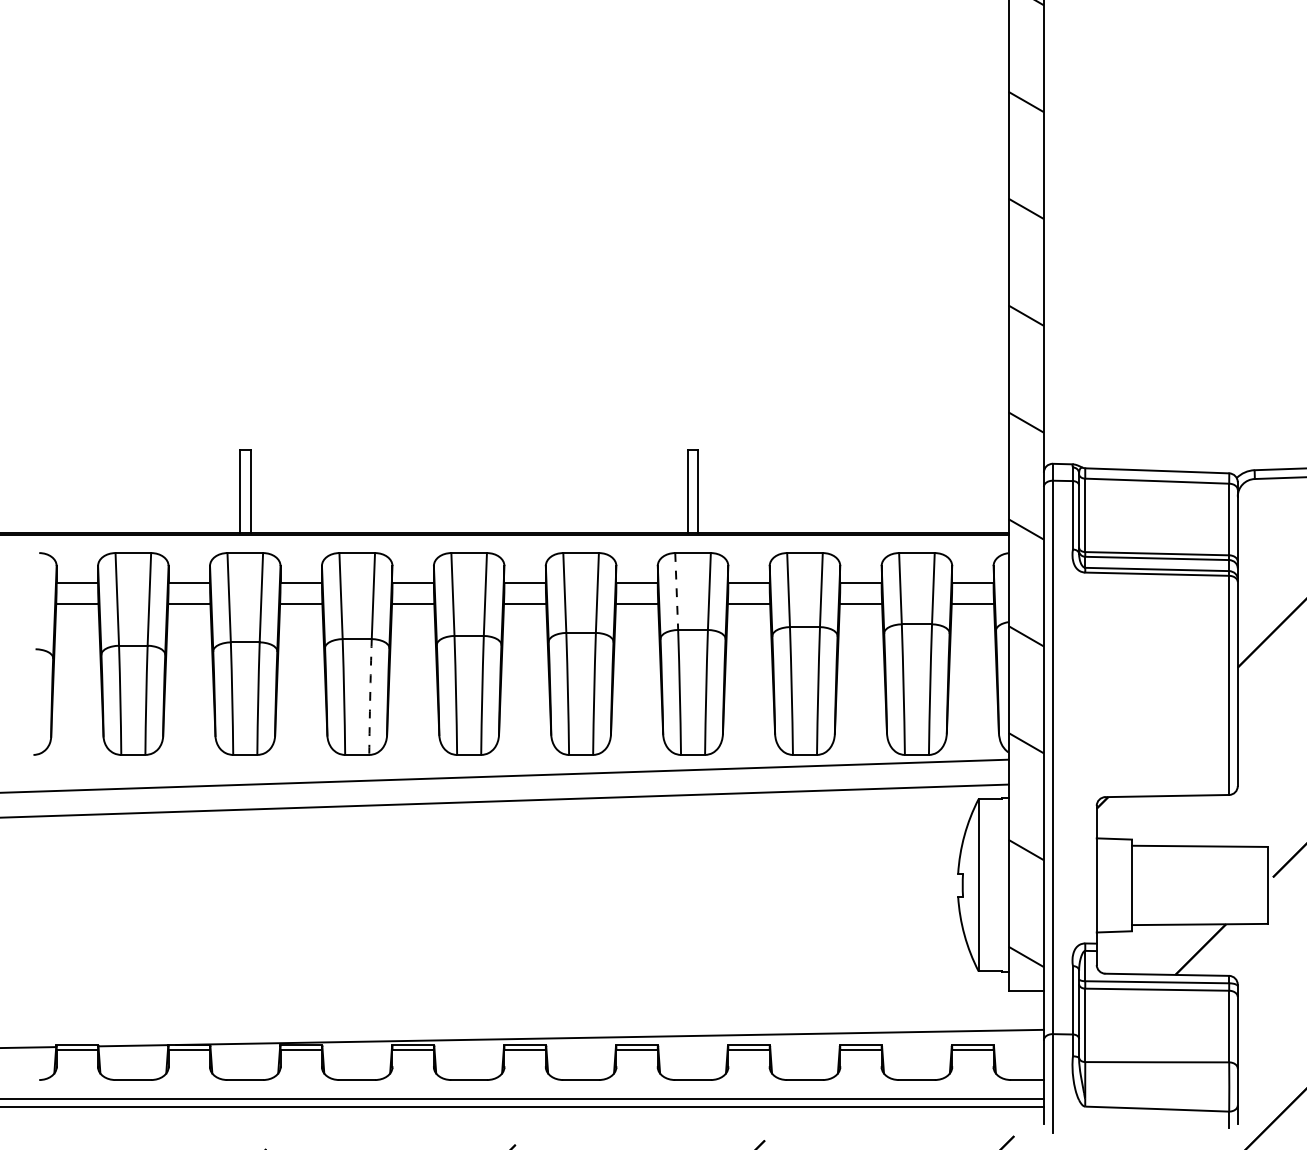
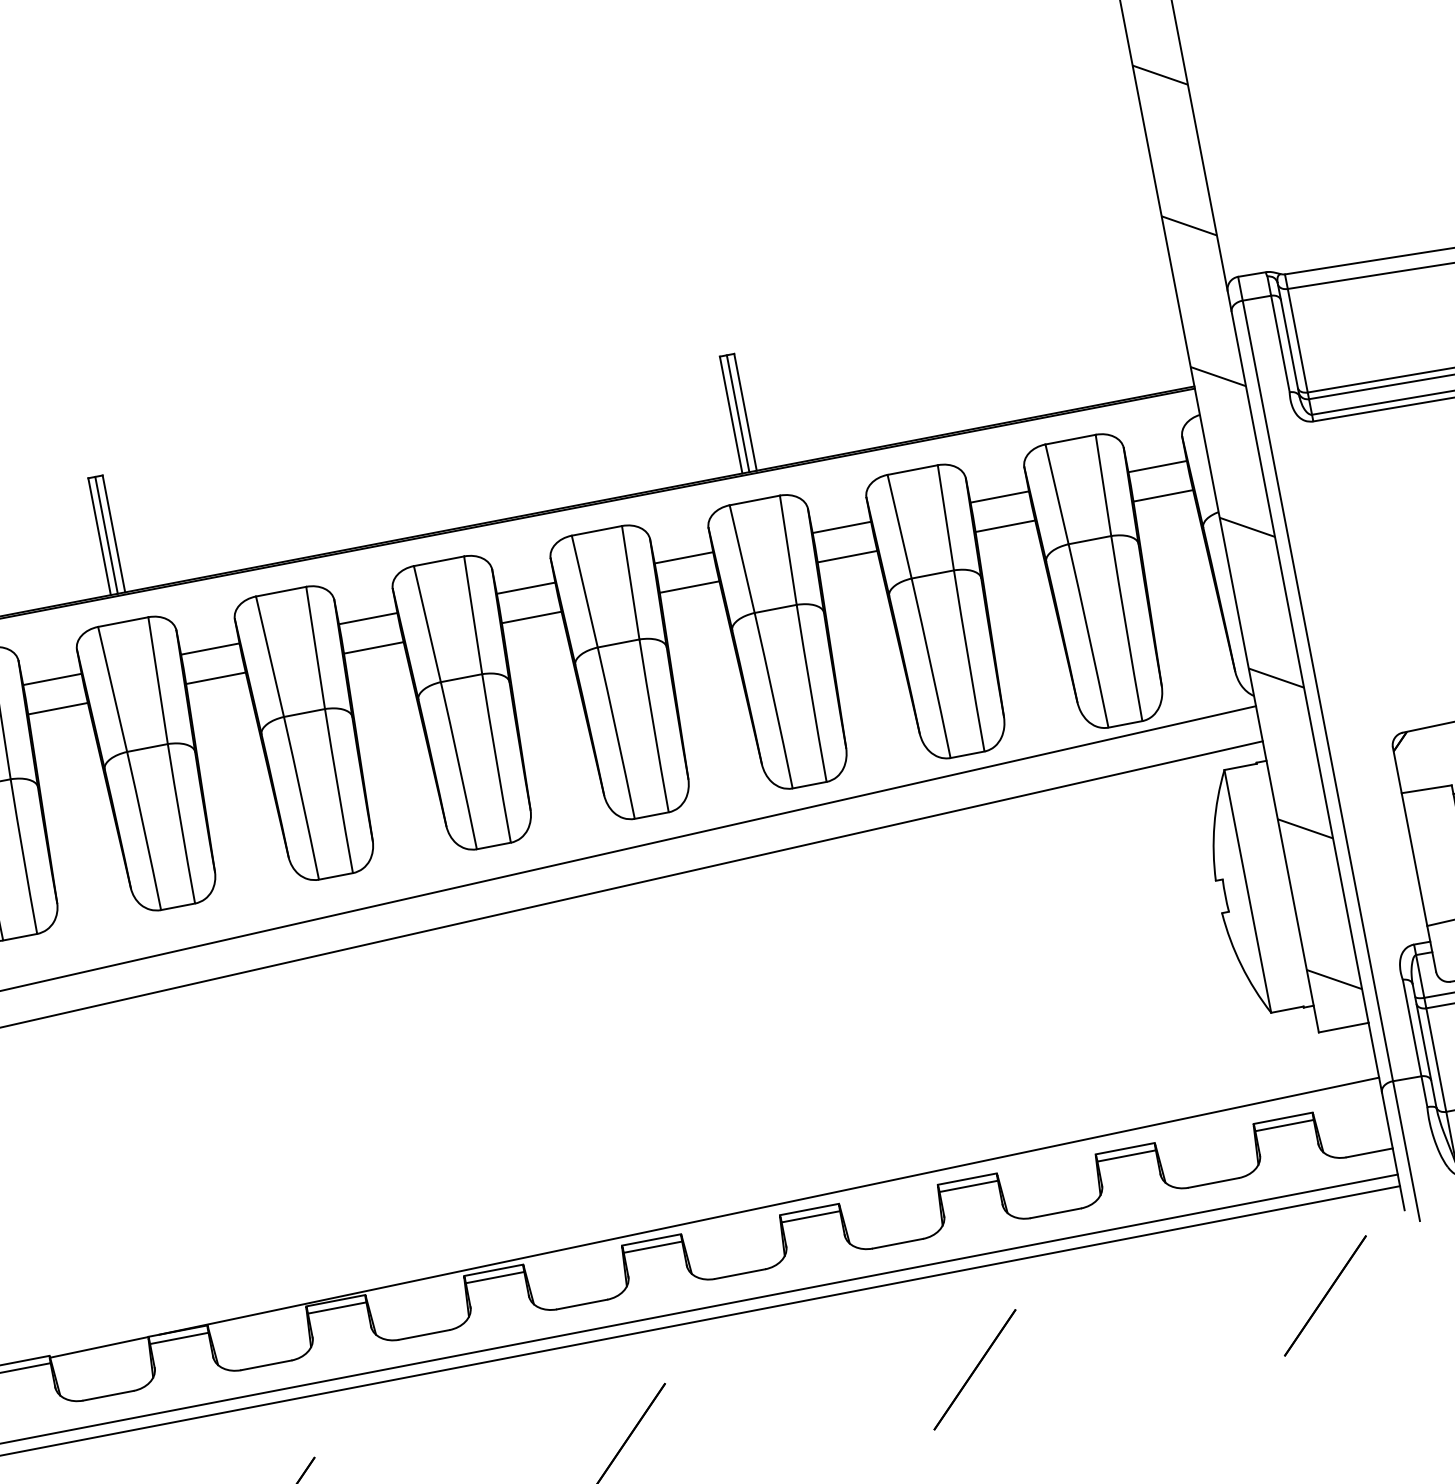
line: (245, 491) -> (106, 535), added
line: (693, 491) -> (738, 413), added
line: (676, 592) -> (742, 560), dashed -> solid
arc: (370, 697) -> (339, 791), dashed -> solid

